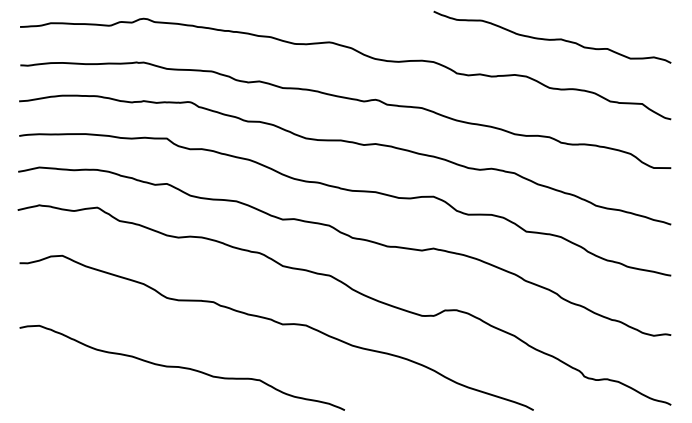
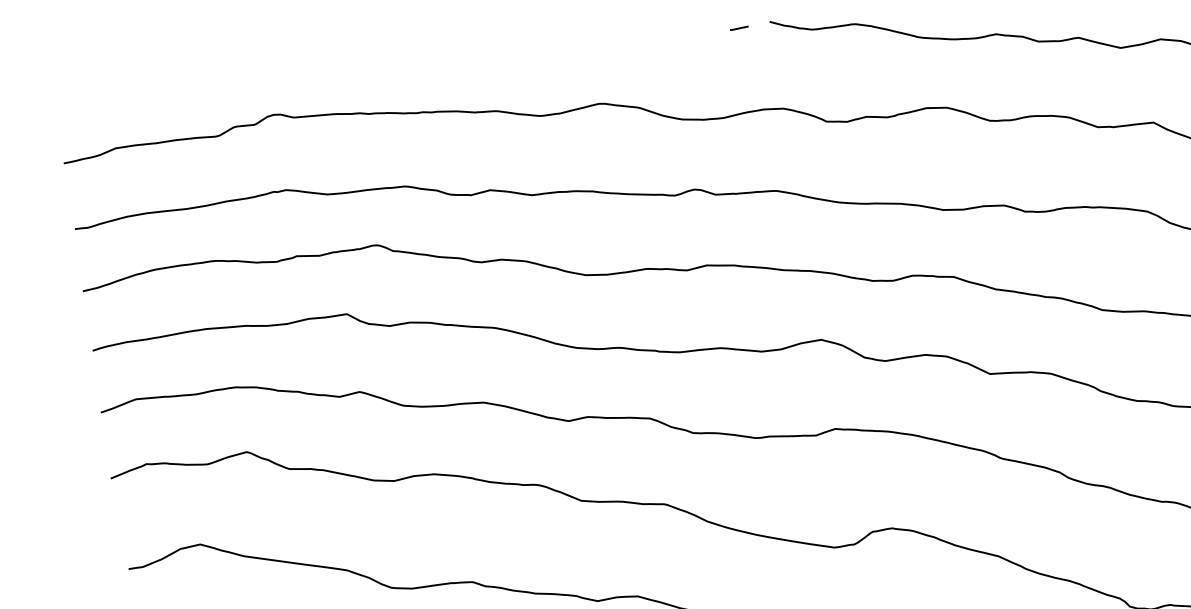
line: (415, 12) -> (738, 28), added

